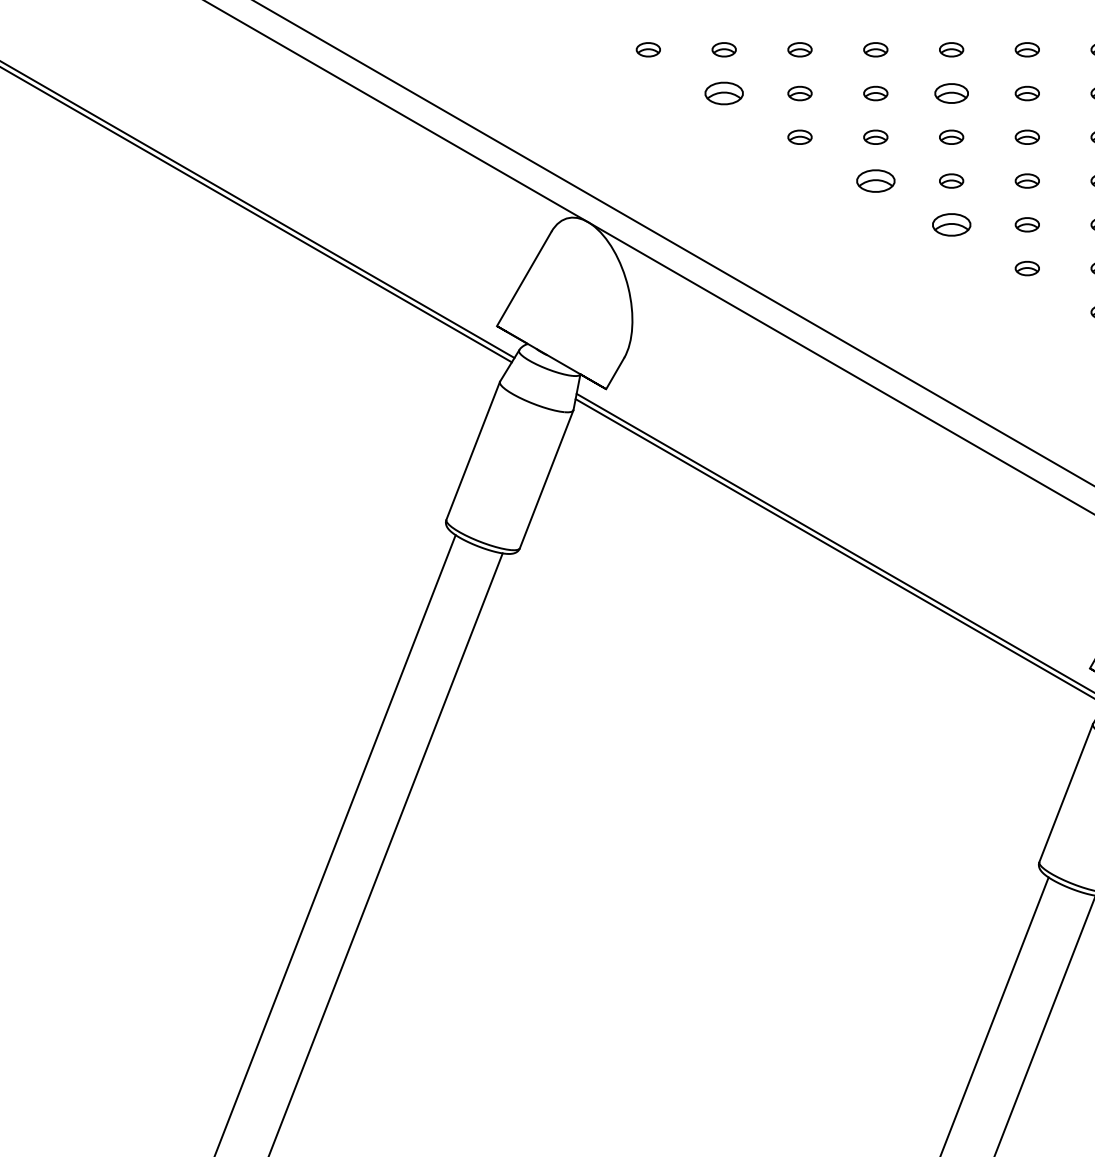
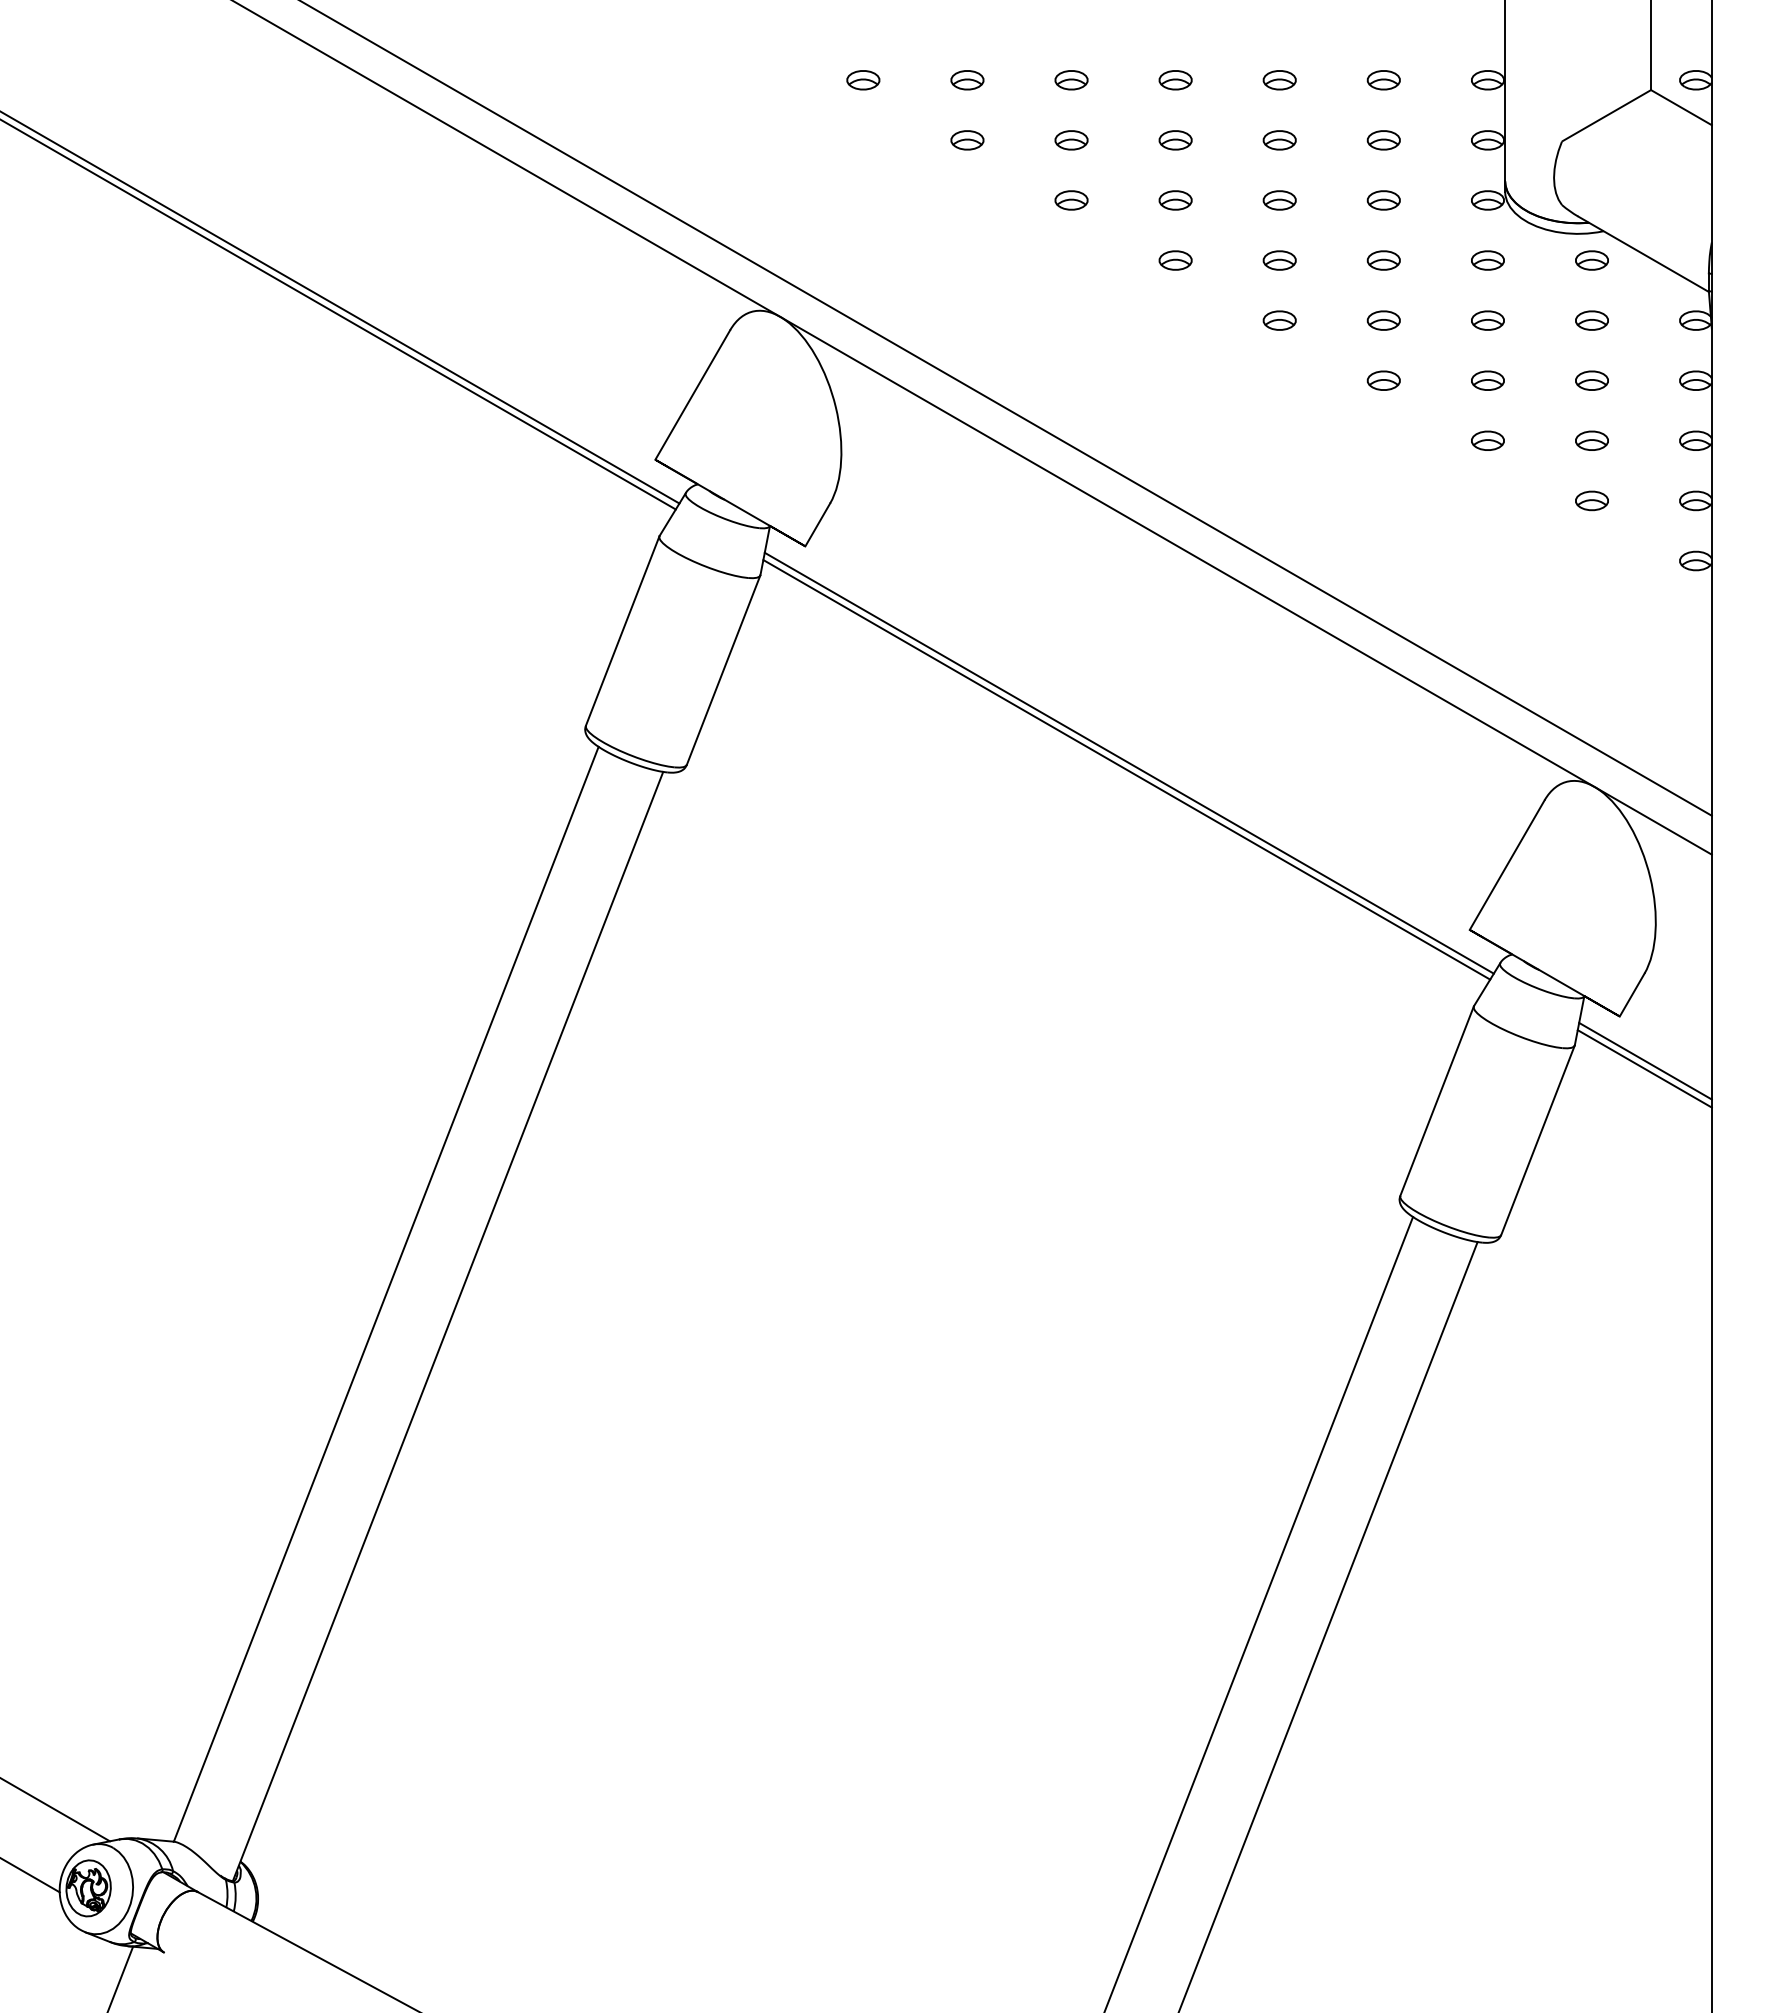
part: (724, 93) -> (967, 140), size x0.62
part: (951, 93) -> (1279, 140), size x0.71
part: (875, 181) -> (1175, 260), size x0.62
part: (951, 224) -> (1279, 320), size x0.62

